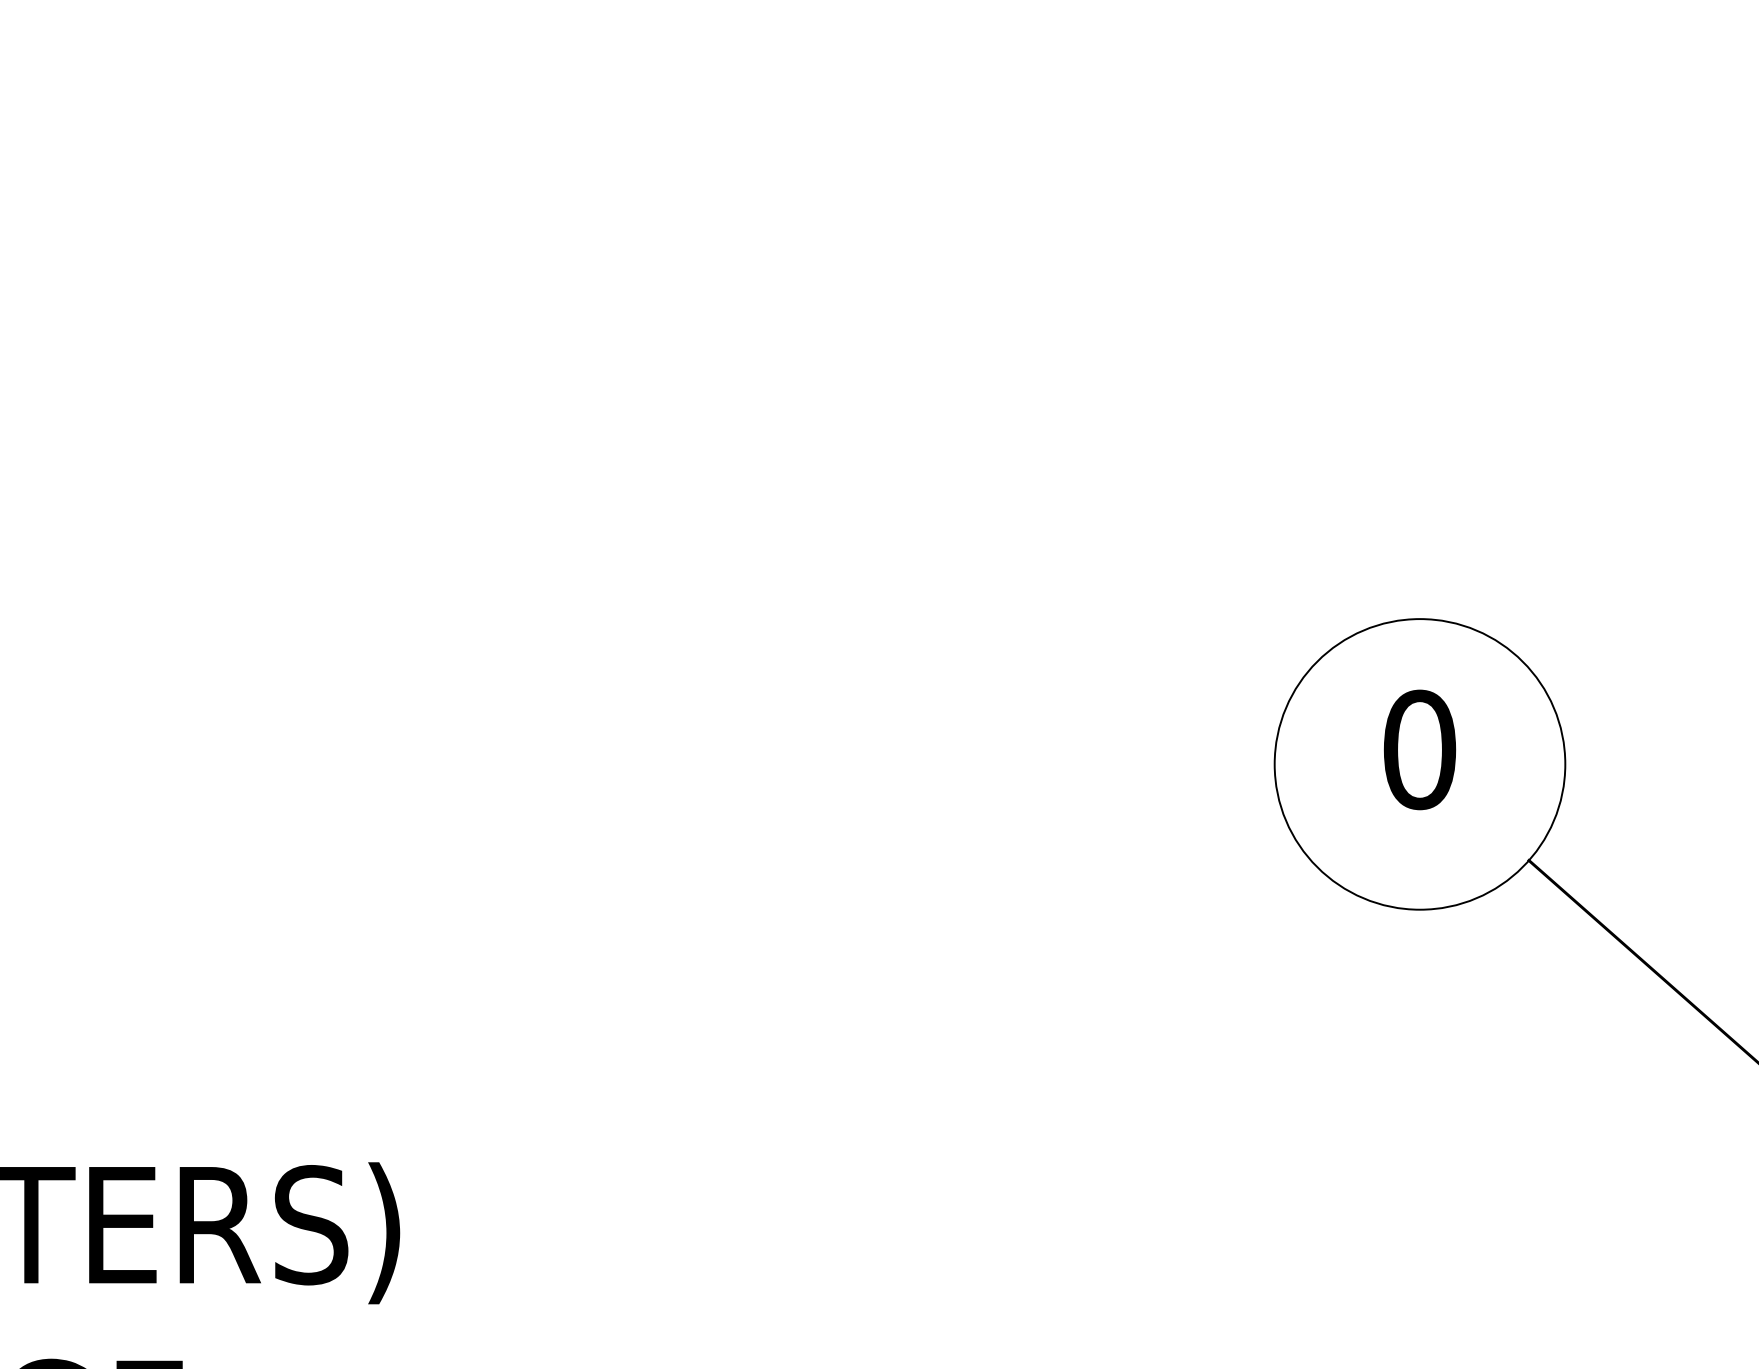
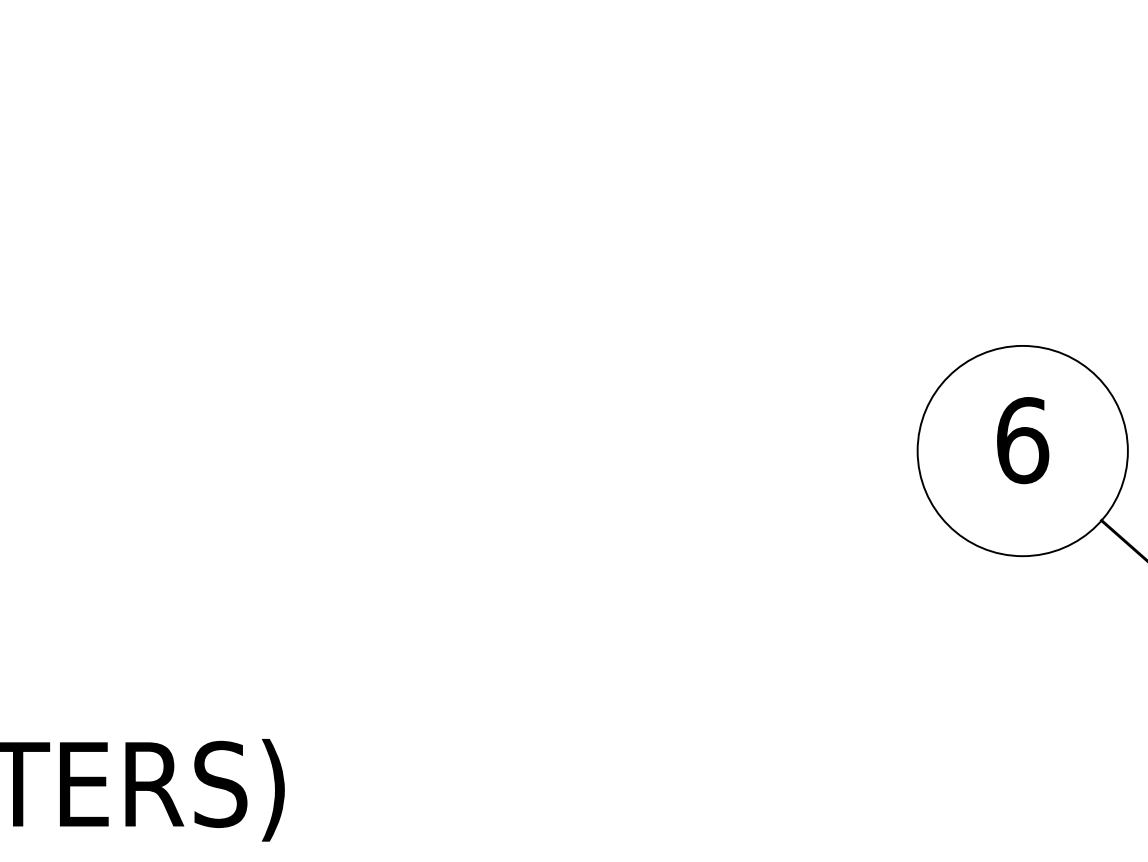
text: (1419, 749) -> (1022, 440), 0 -> 6

